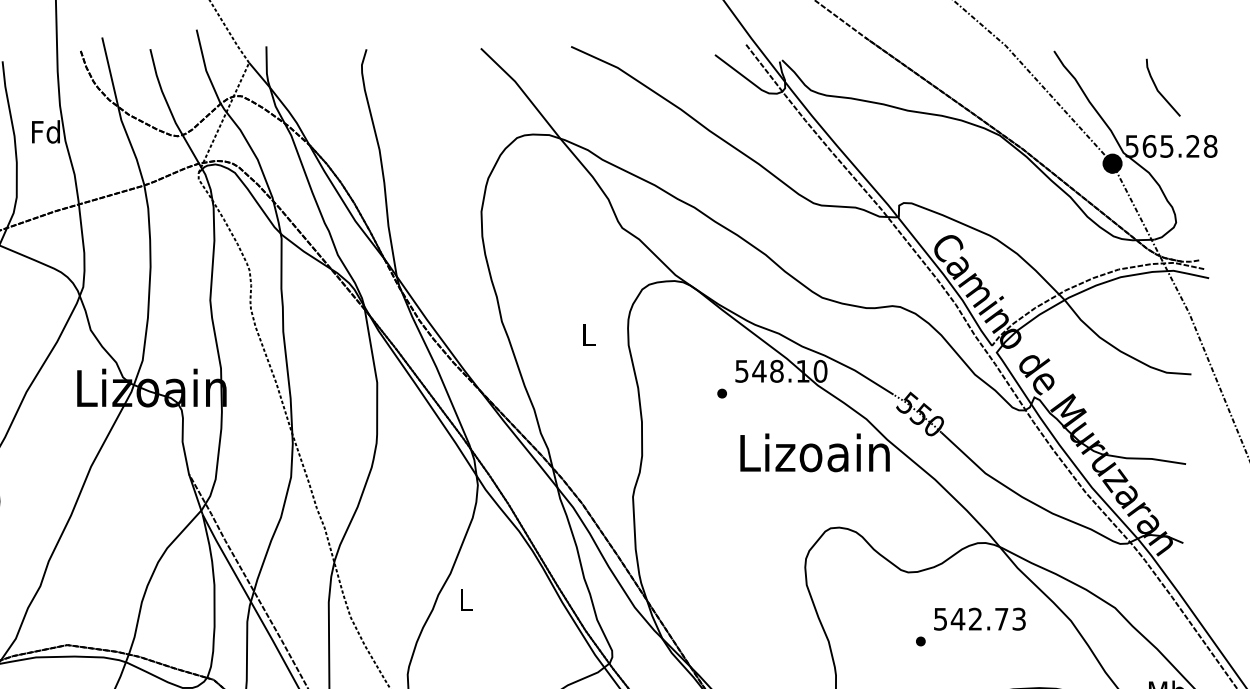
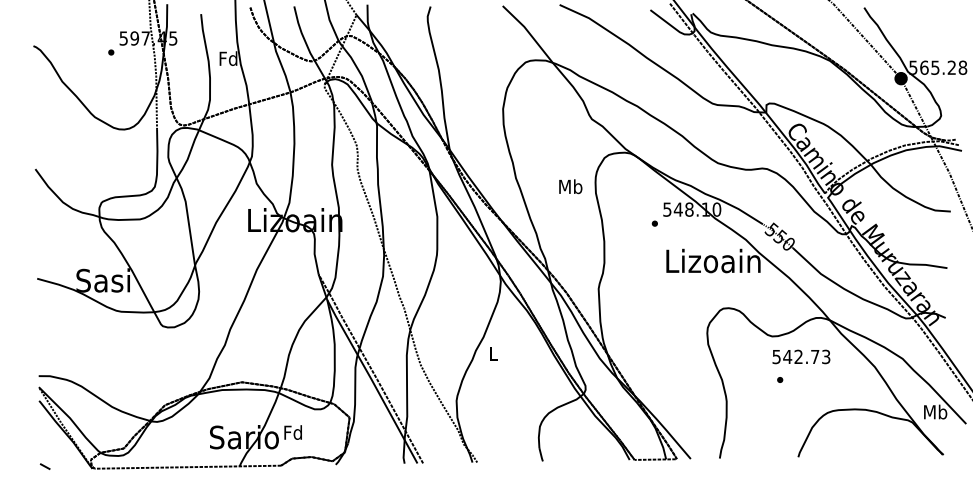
line: (1159, 90) -> (930, 32), removed
text: (588, 334) -> (570, 186), L -> Mb
text: (980, 618) -> (801, 356), moved

